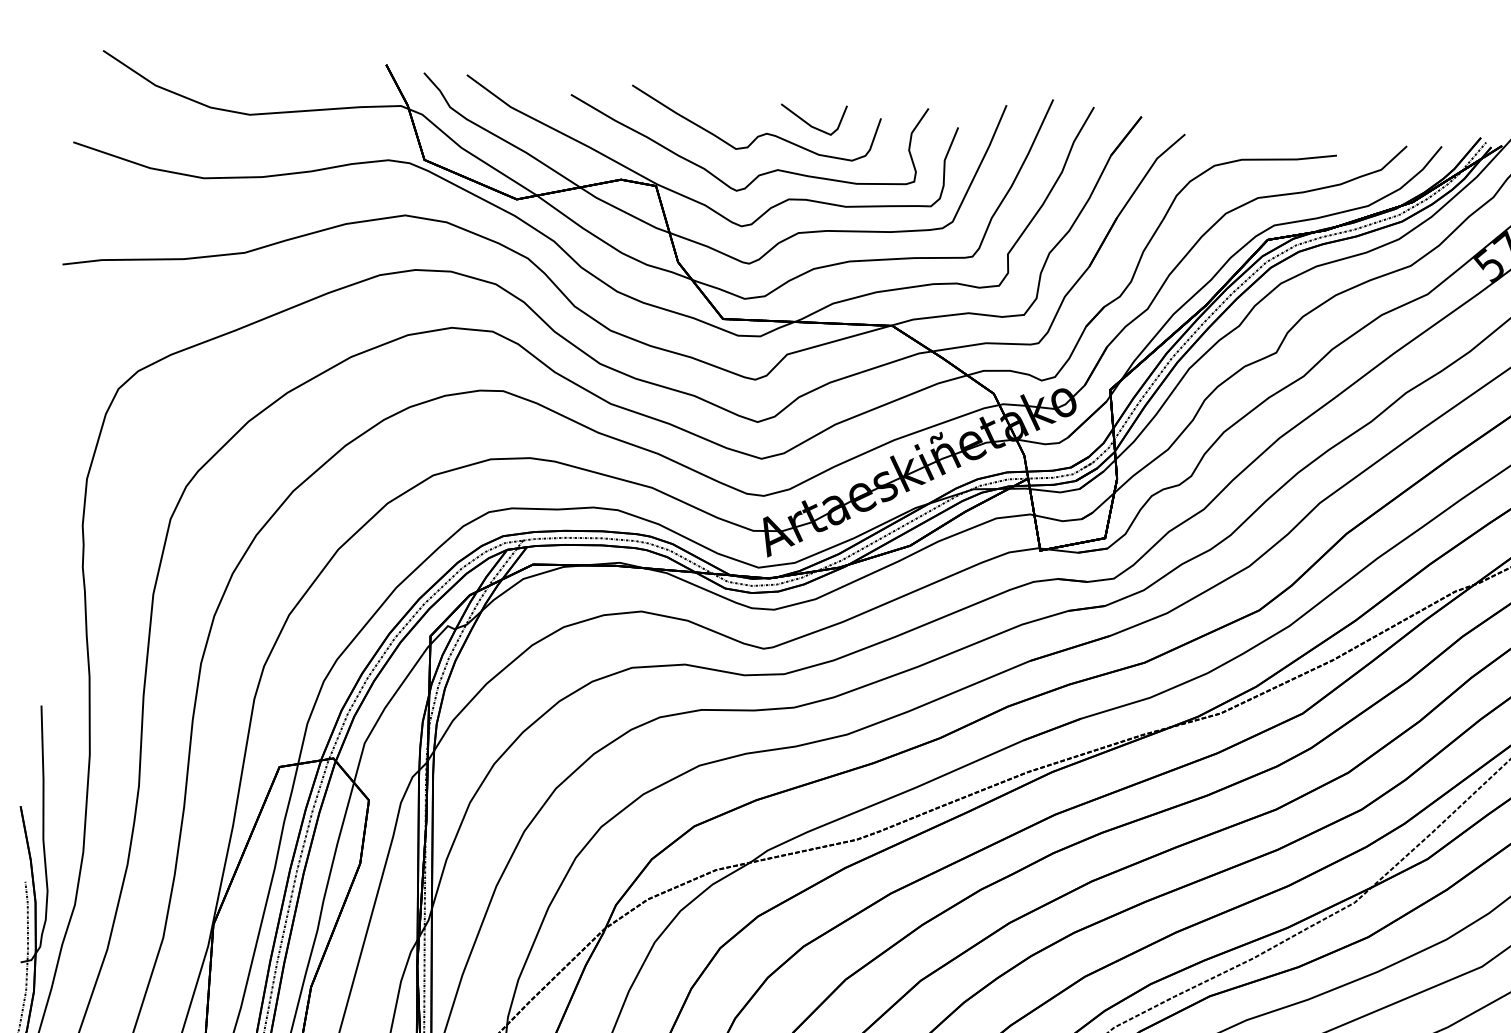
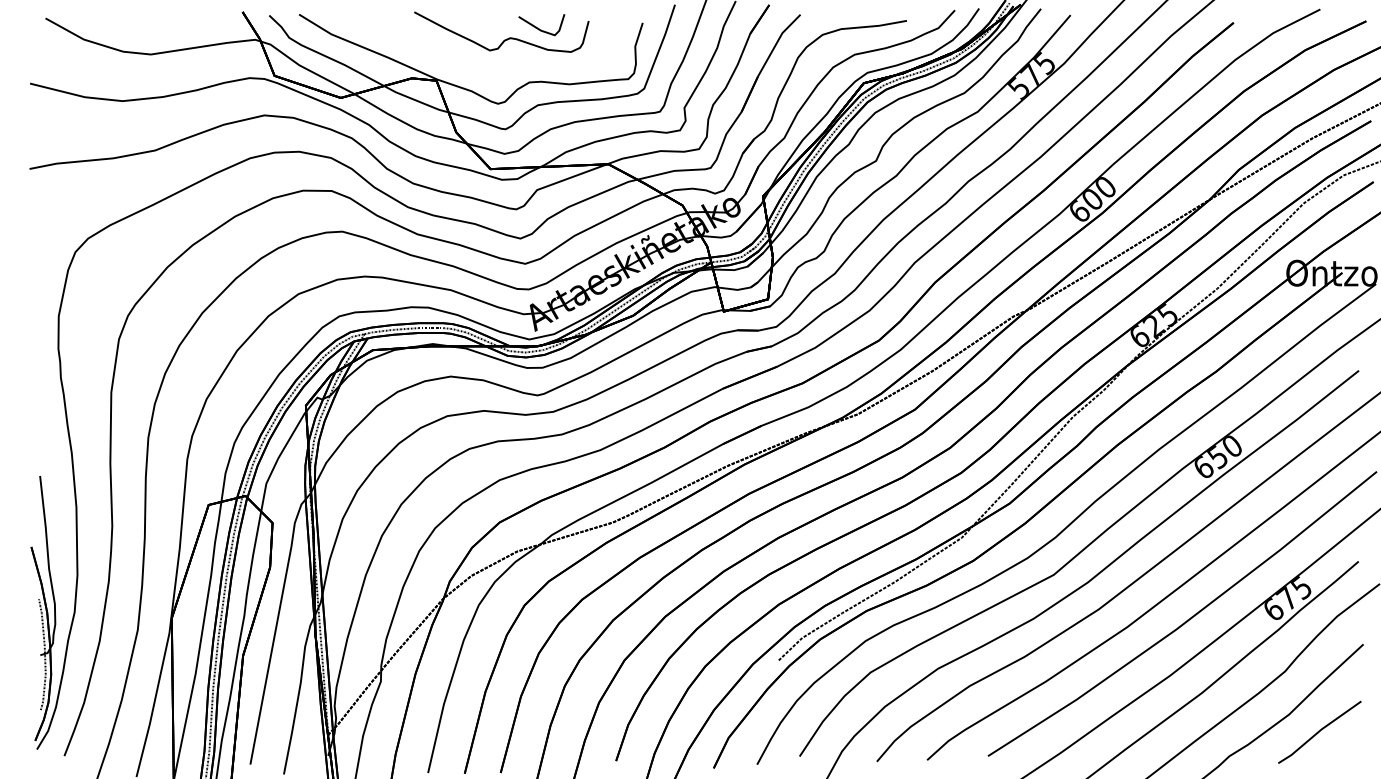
part: (759, 173) -> (507, 66), removed

